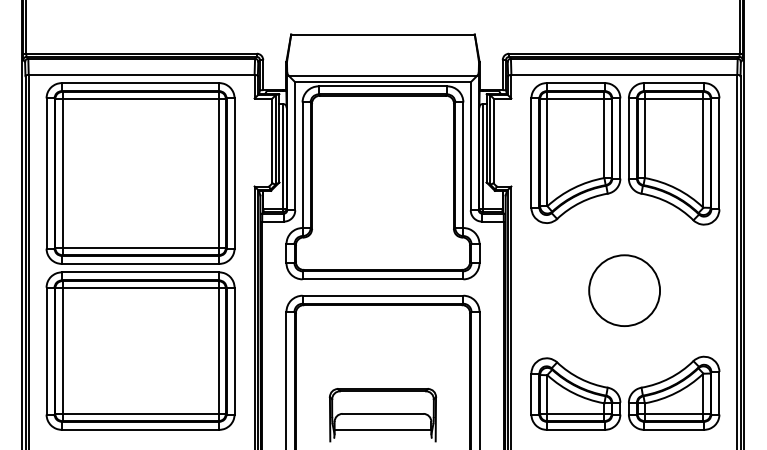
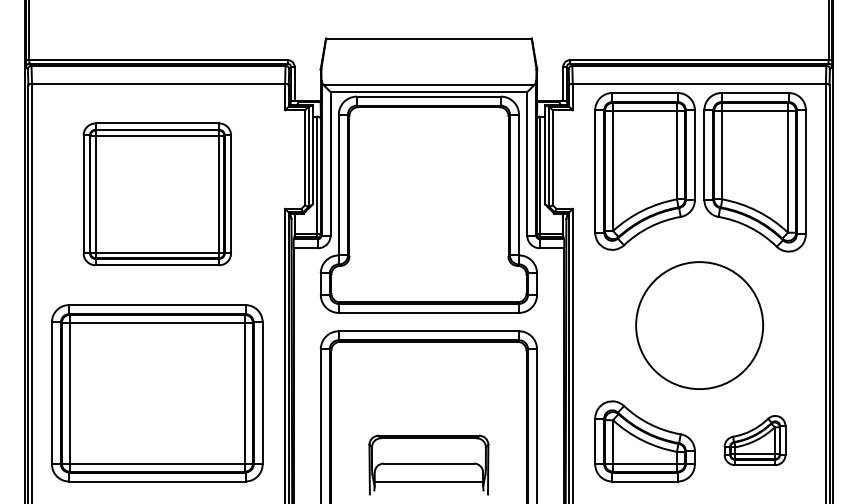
part: (140, 173) -> (157, 194), size x0.7
circle: (624, 290) -> (699, 325), size x1.6
part: (673, 393) -> (754, 440), size x0.6

